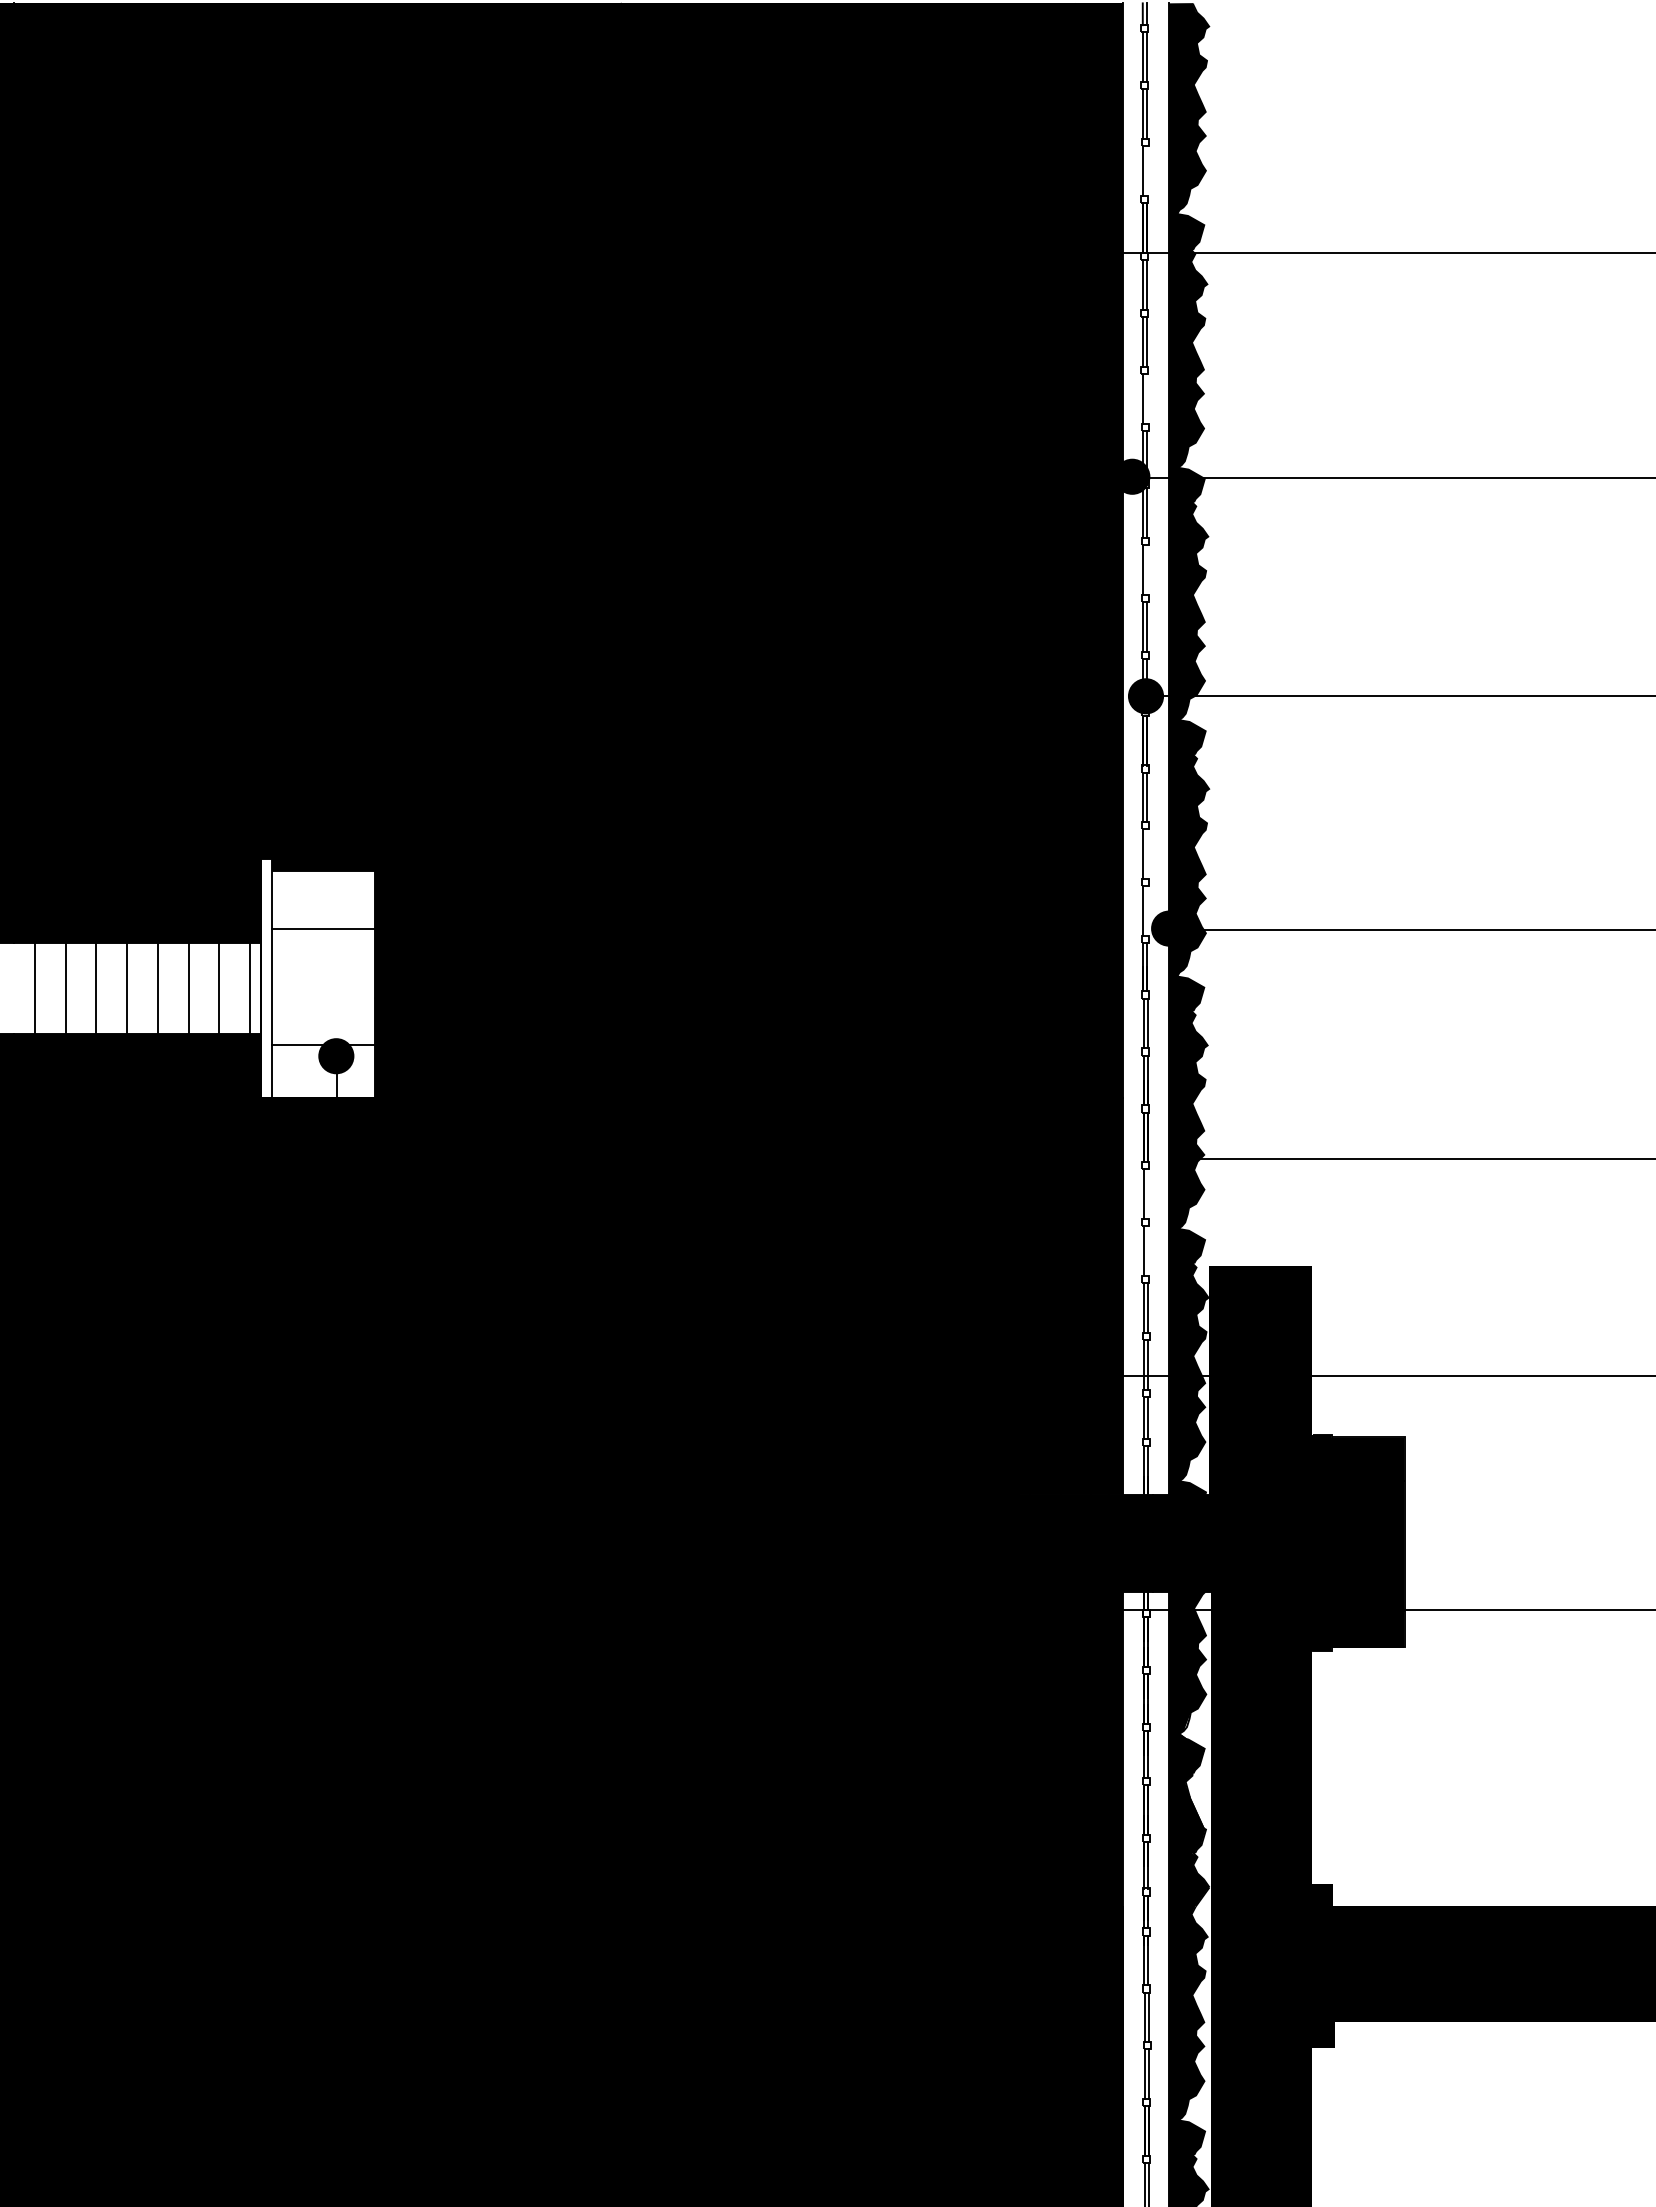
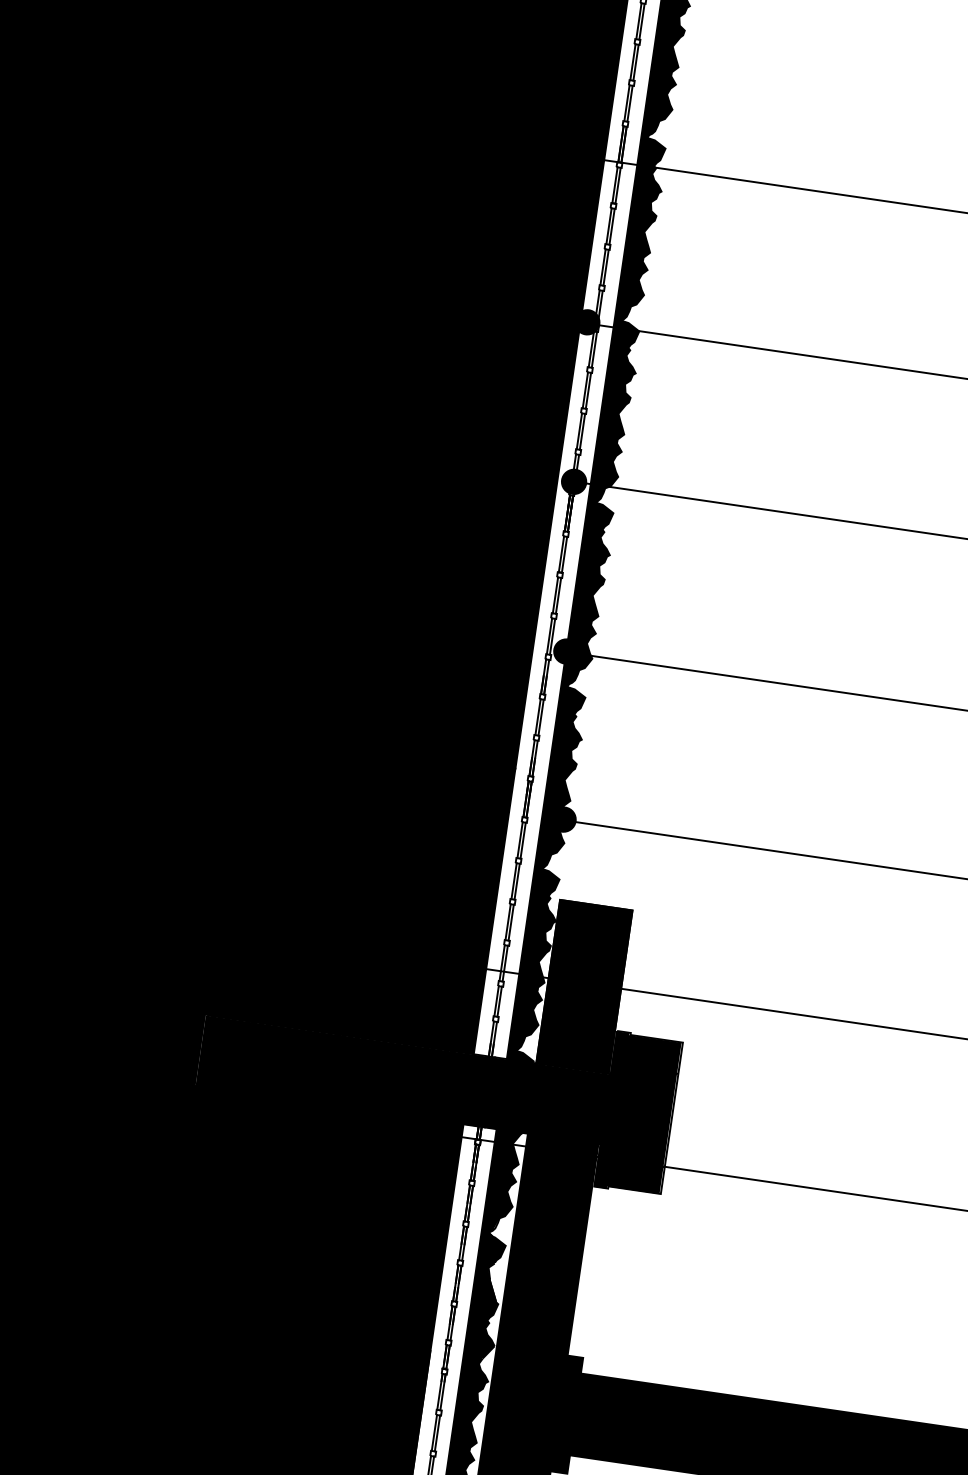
line: (1147, 170) -> (630, 103), added
line: (1147, 398) -> (606, 267), added
line: (1147, 569) -> (588, 390), added
line: (1147, 854) -> (558, 595), added
line: (1147, 911) -> (552, 636), added
fill: (1198, 1157) -> (563, 819), added
line: (1147, 1194) -> (522, 840), added
line: (1147, 1251) -> (516, 881), added

